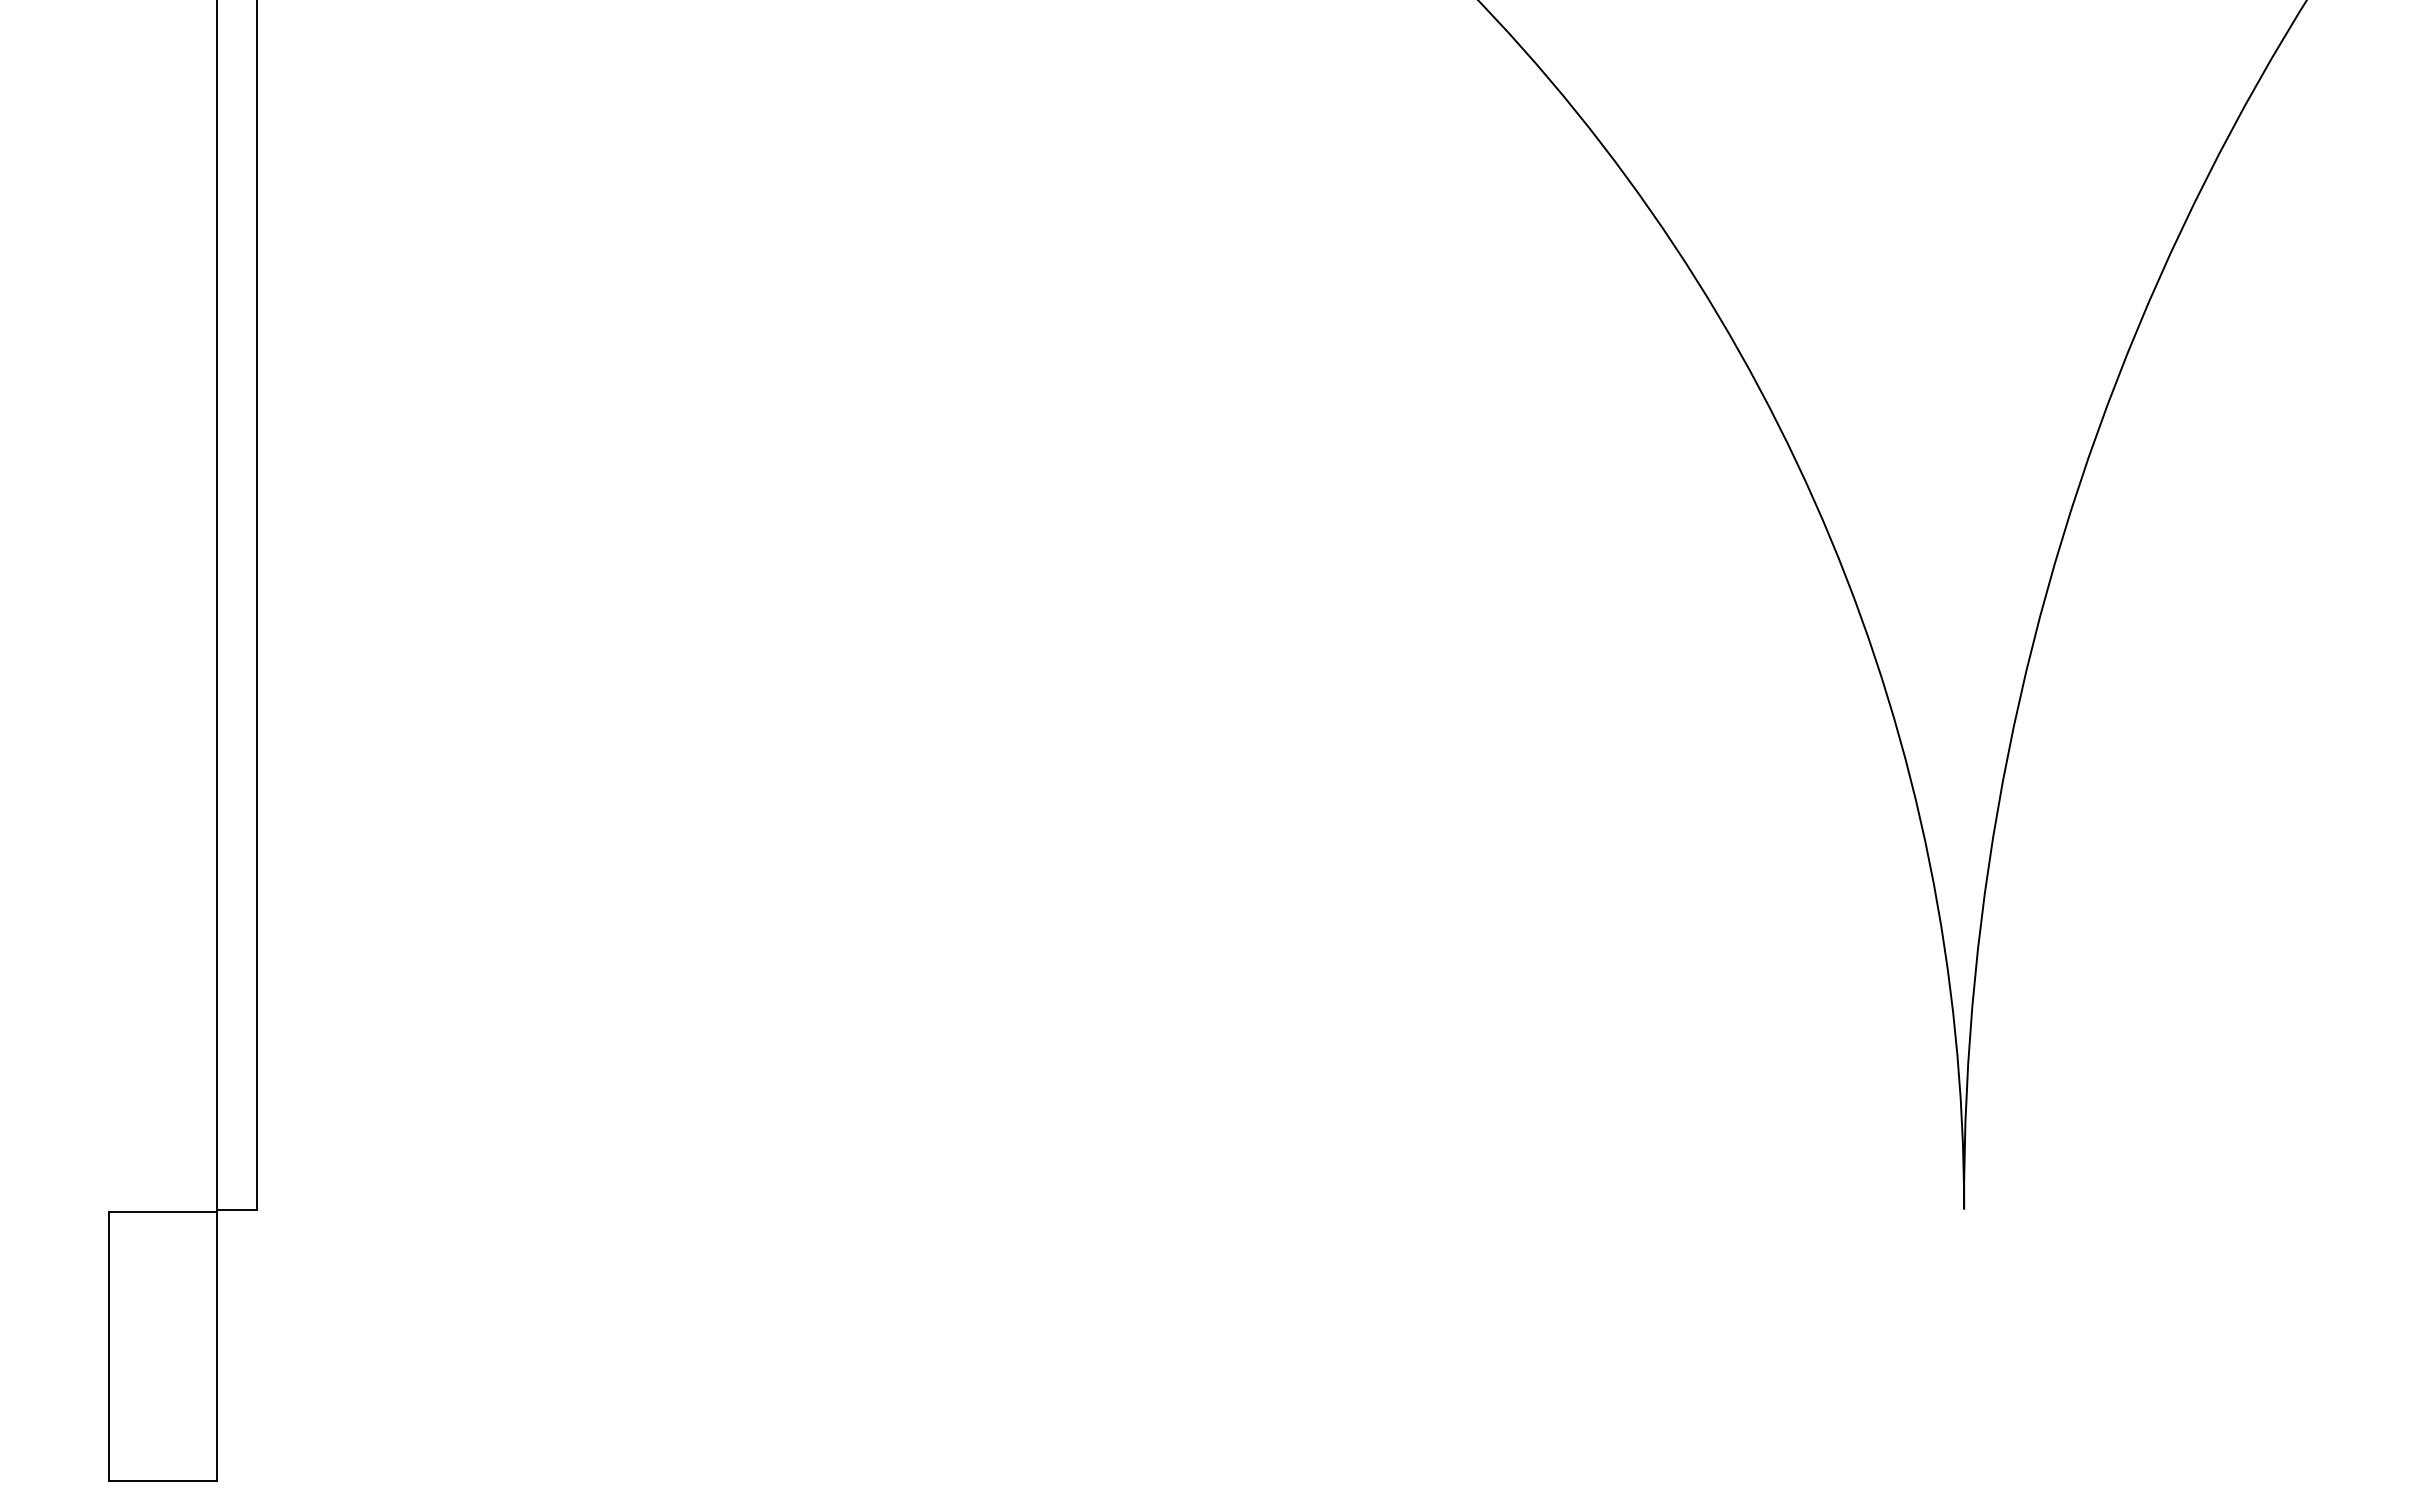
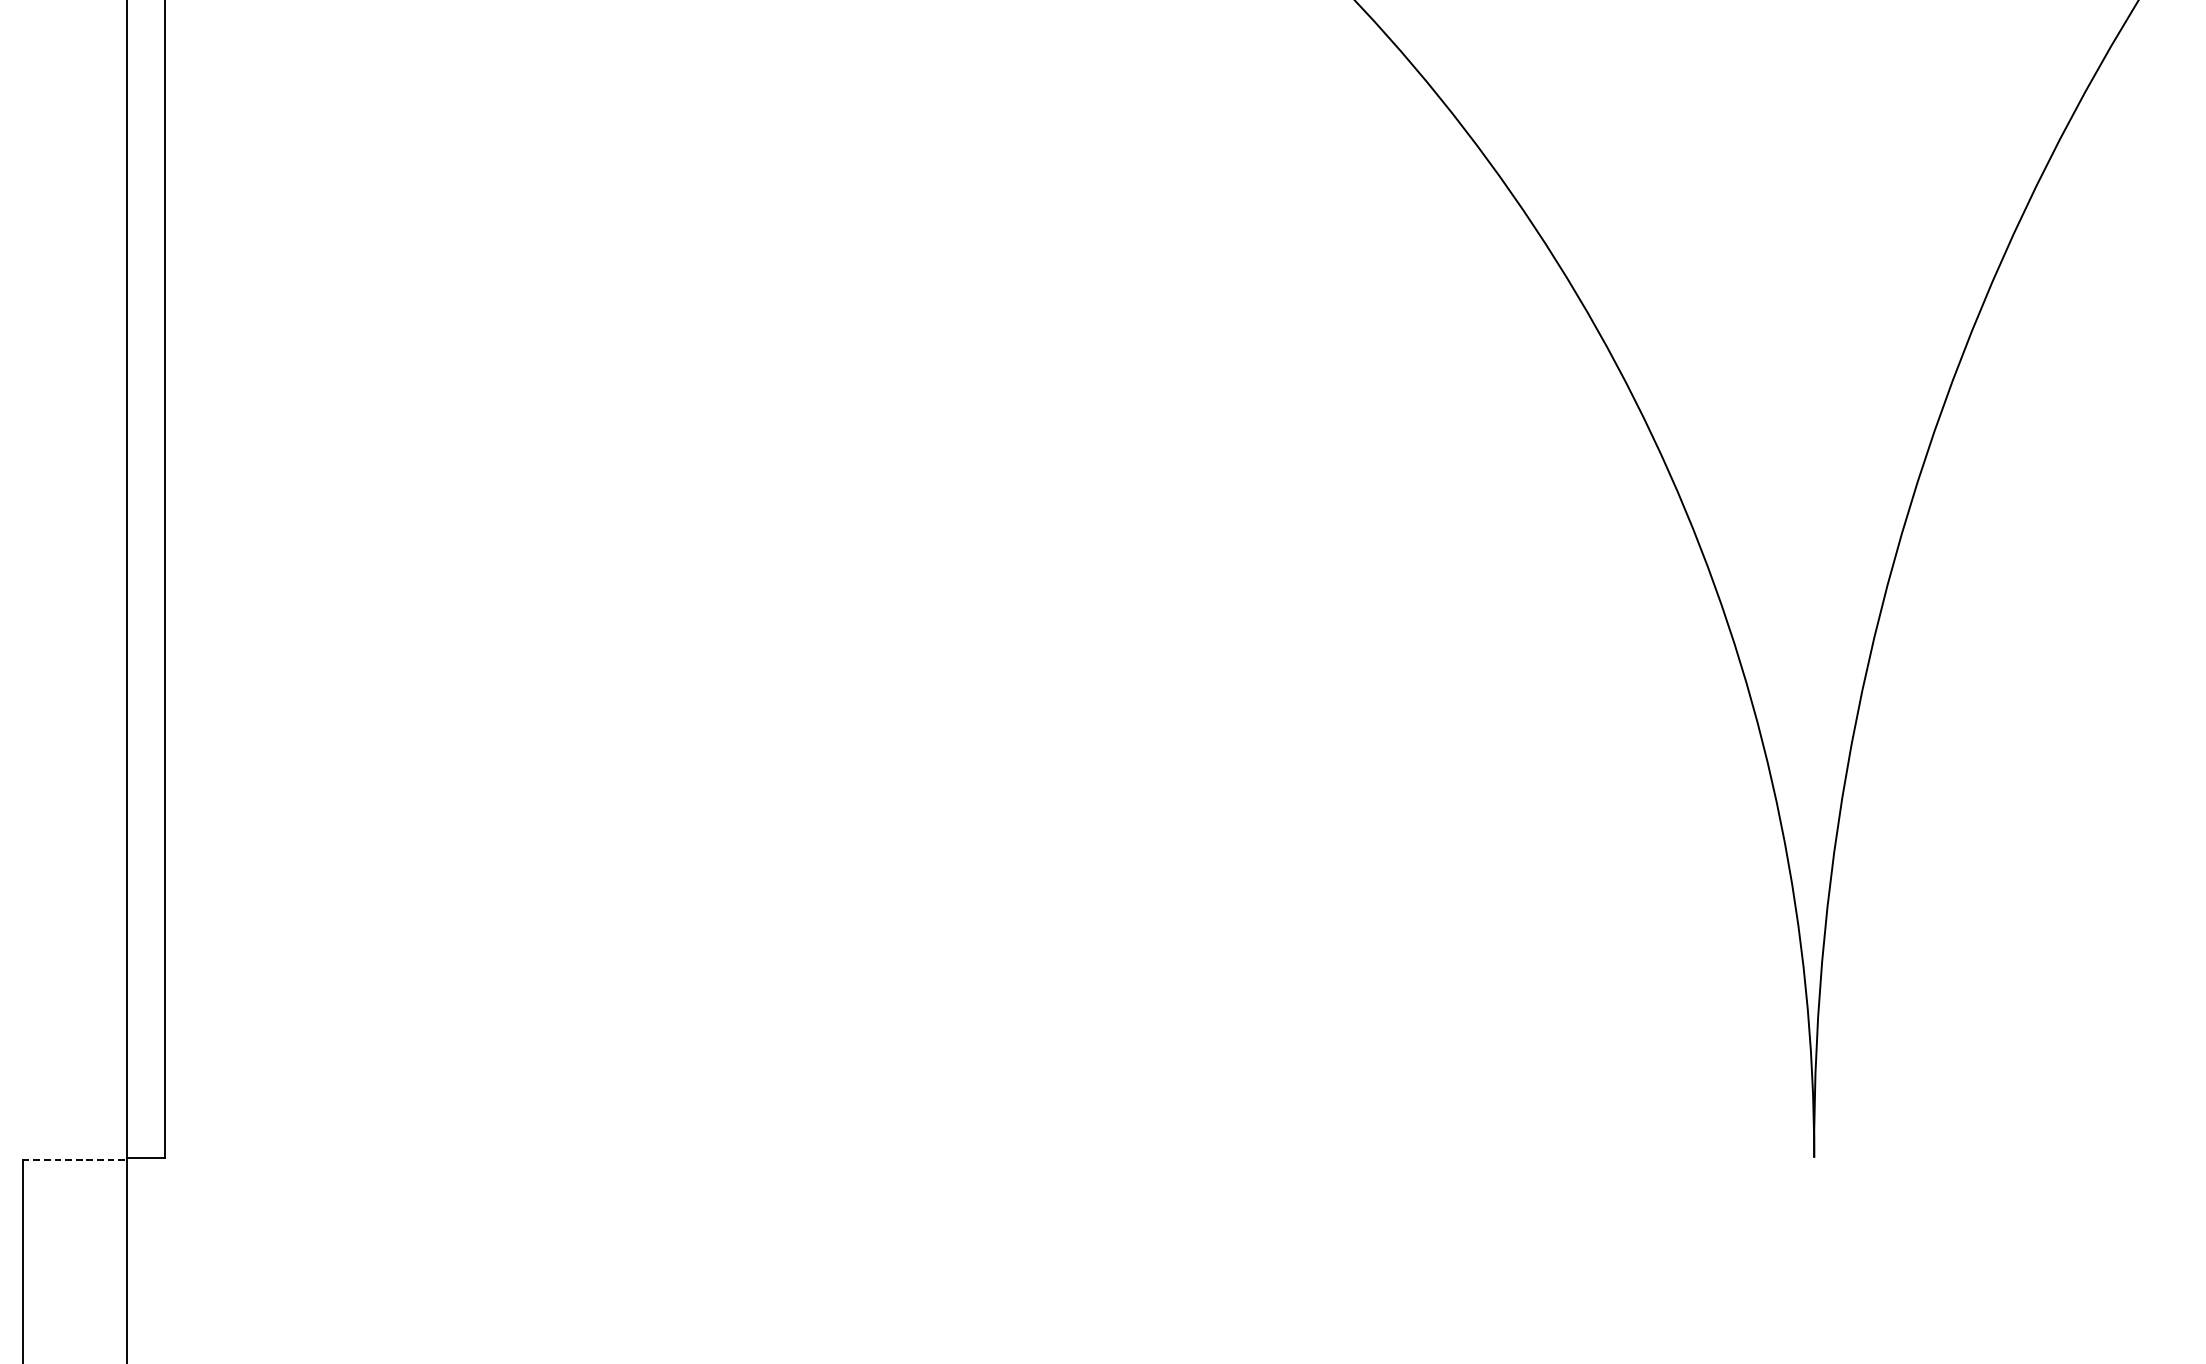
line: (162, 1212) -> (74, 1160), solid -> dashed

